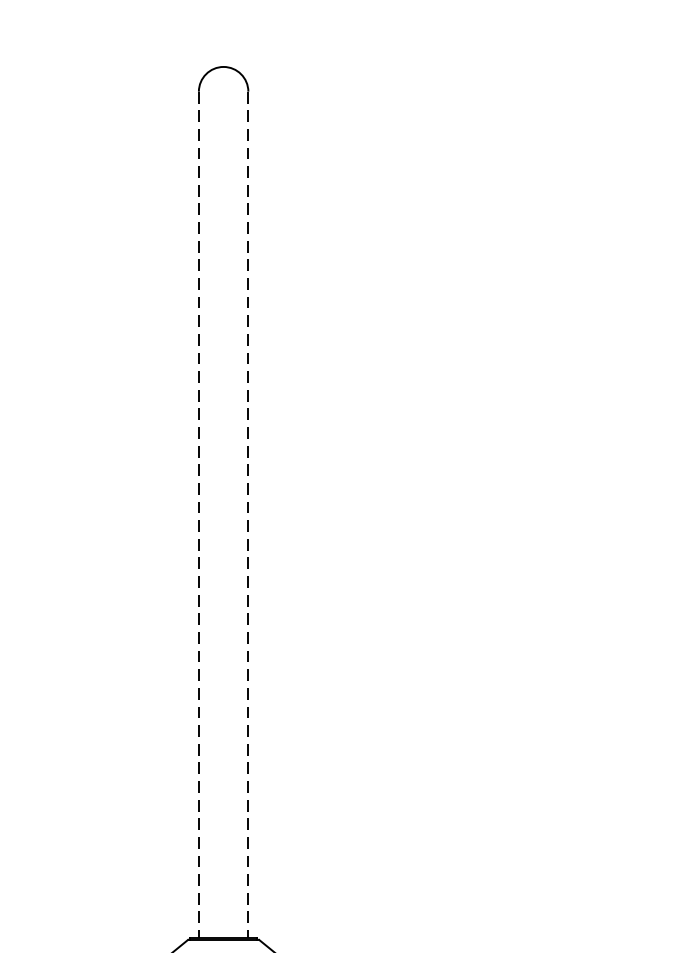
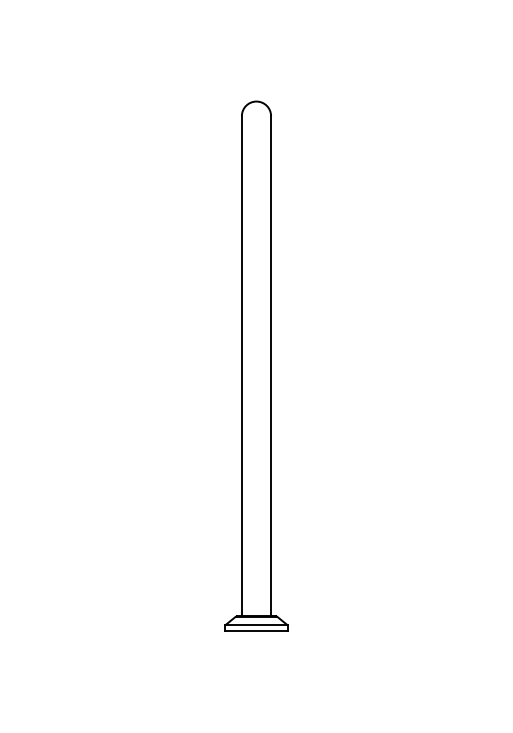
line: (198, 513) -> (241, 365), dashed -> solid
line: (249, 513) -> (271, 365), dashed -> solid

